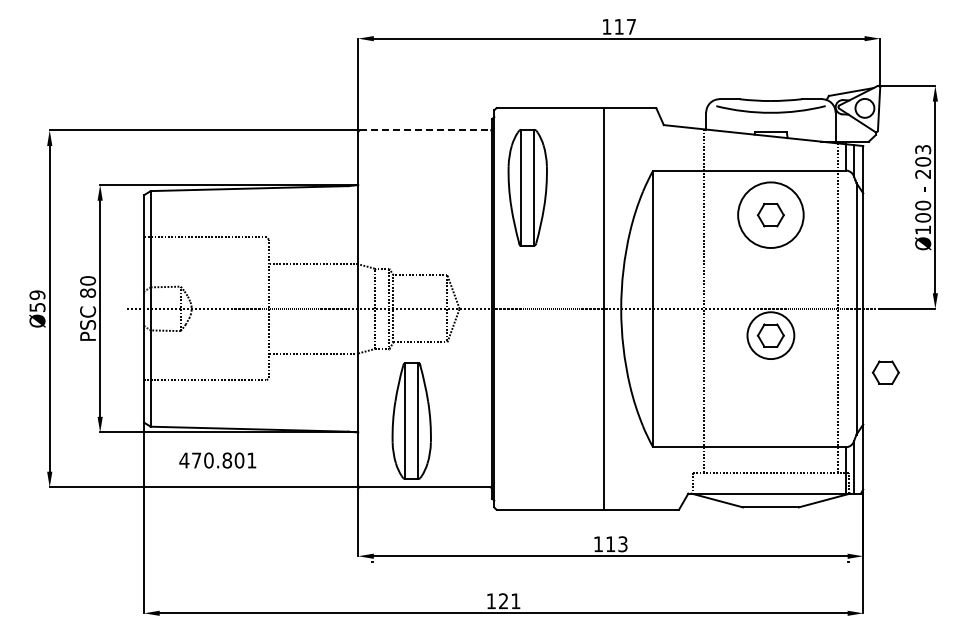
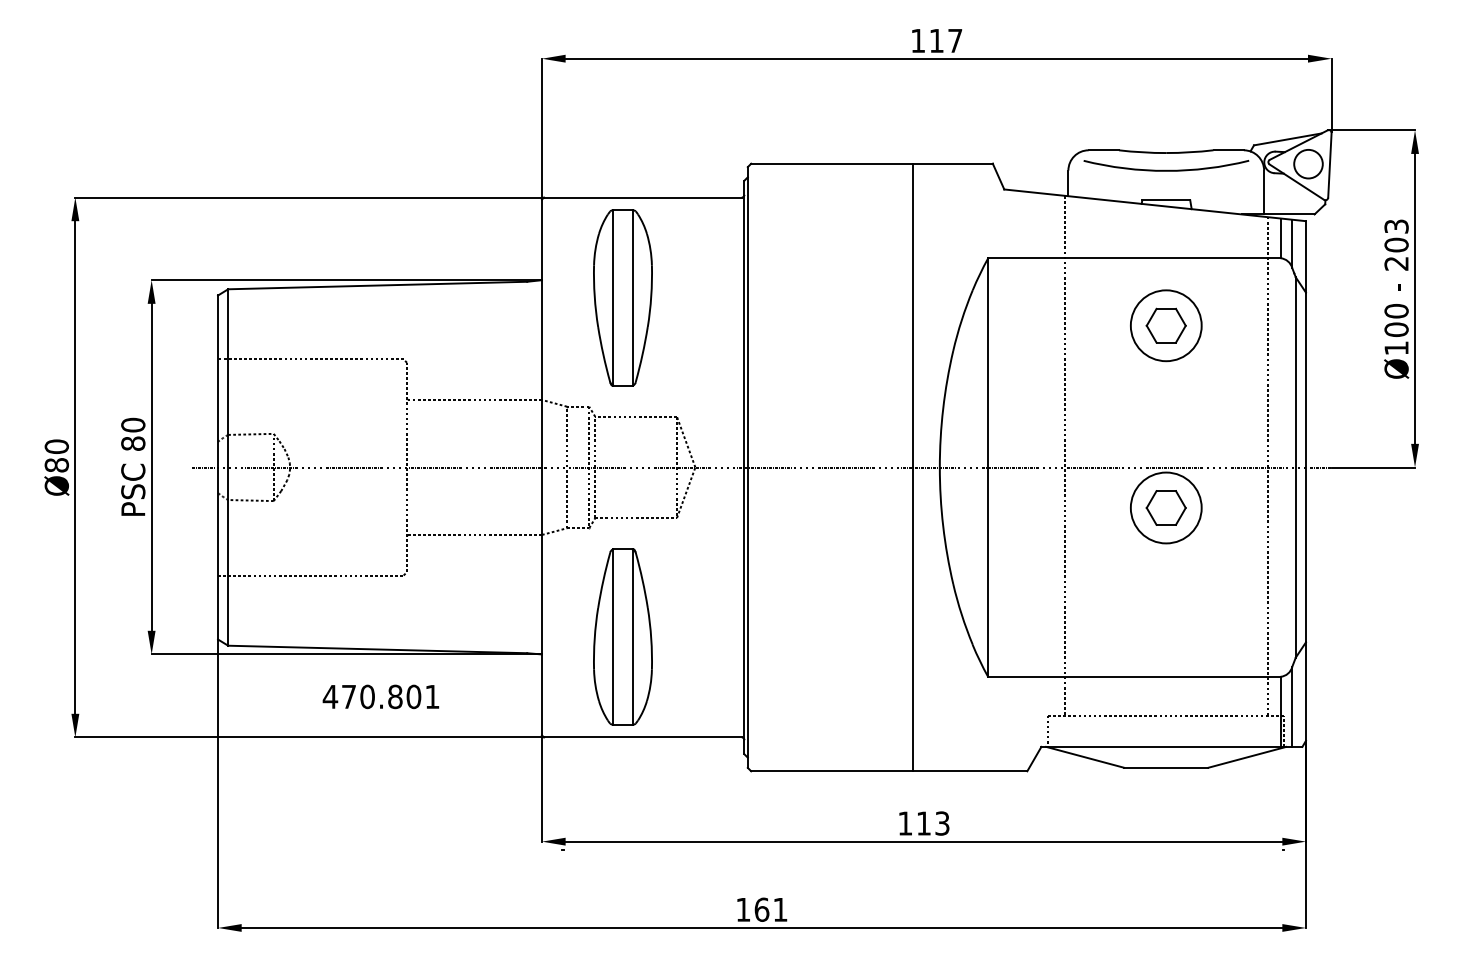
line: (425, 130) -> (643, 197), dashed -> solid
part: (527, 187) -> (622, 297), moved
circle: (770, 214) -> (1165, 324), size x0.71
text: (37, 301) -> (56, 456), Ø59 -> Ø80
part: (885, 372) -> (1339, 563), removed
text: (217, 460) -> (380, 696), moved
text: (503, 601) -> (761, 910), 121 -> 161

